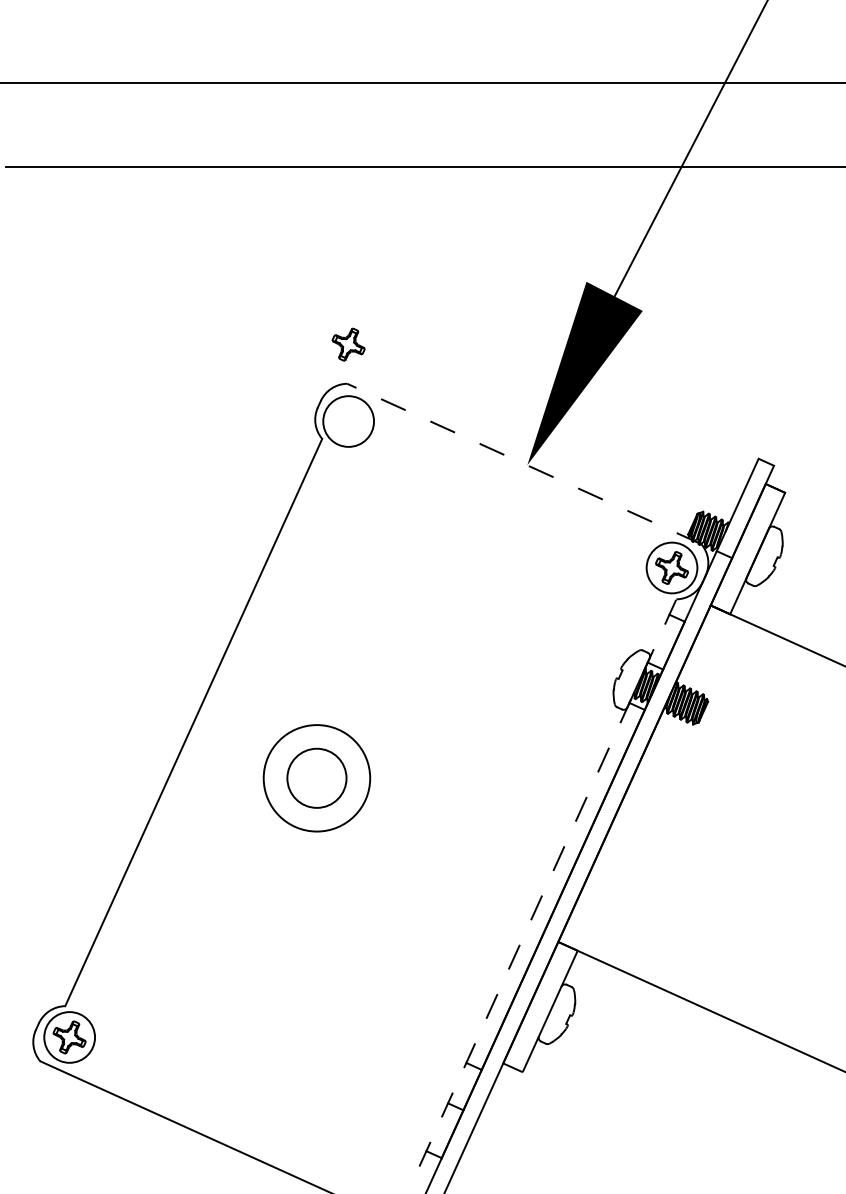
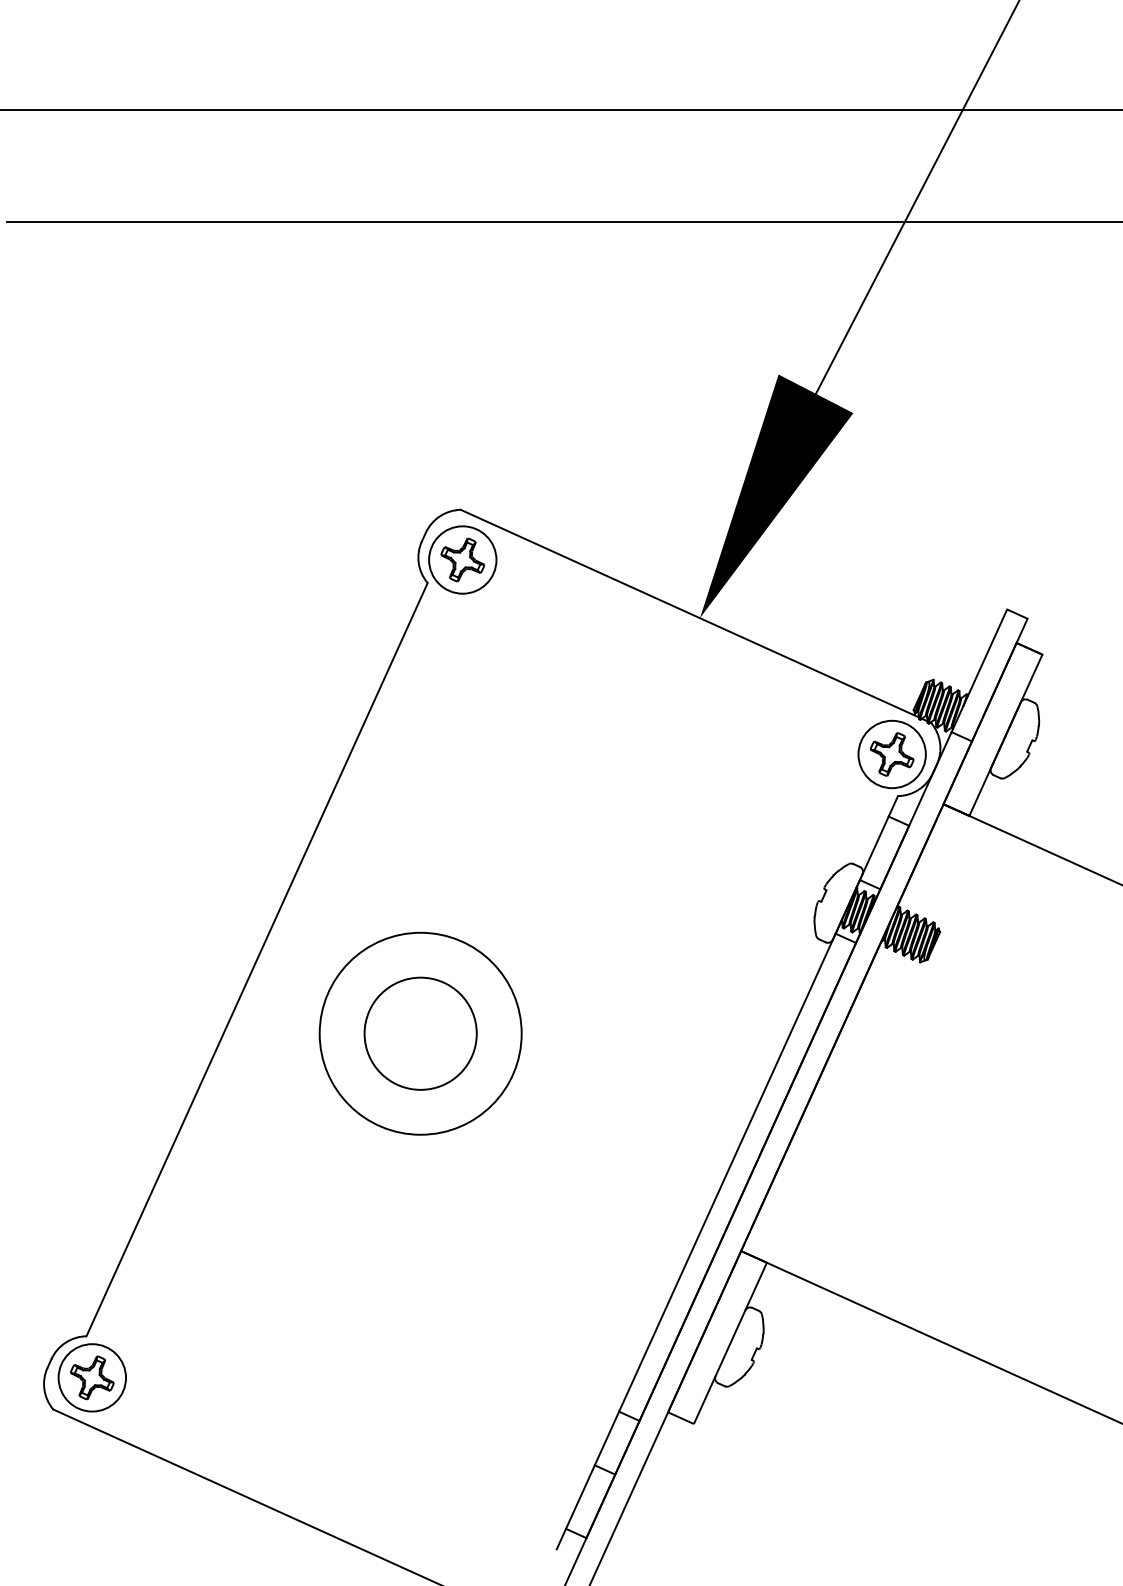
part: (348, 344) -> (462, 559), moved
line: (523, 464) -> (695, 616), dashed -> solid
circle: (316, 778) -> (420, 1033), size x1.43
circle: (316, 778) -> (420, 1033), size x1.43
line: (548, 882) -> (727, 1172), dashed -> solid

